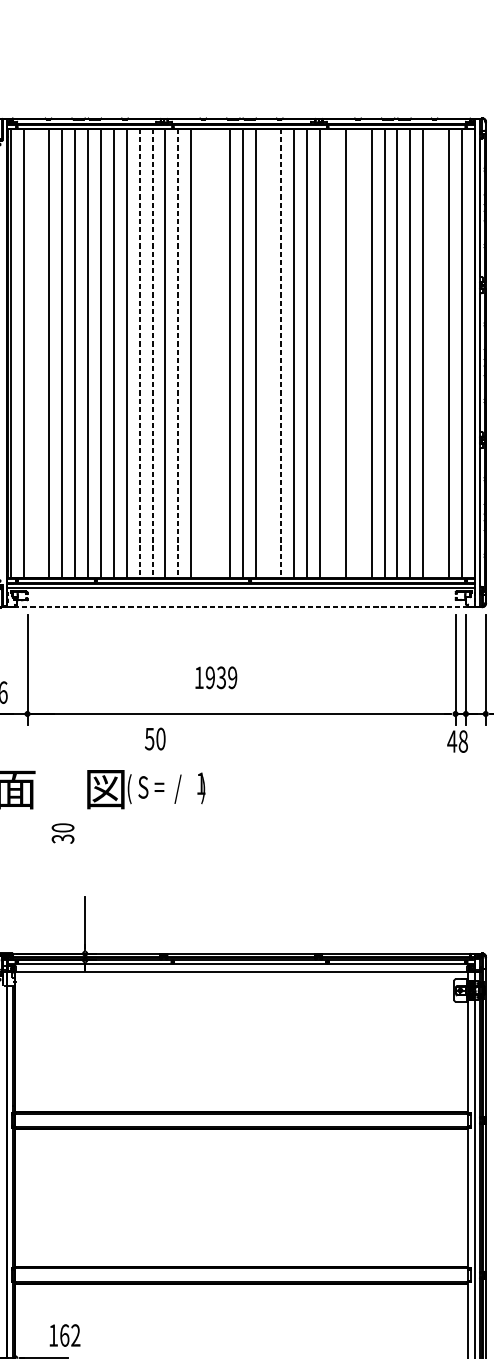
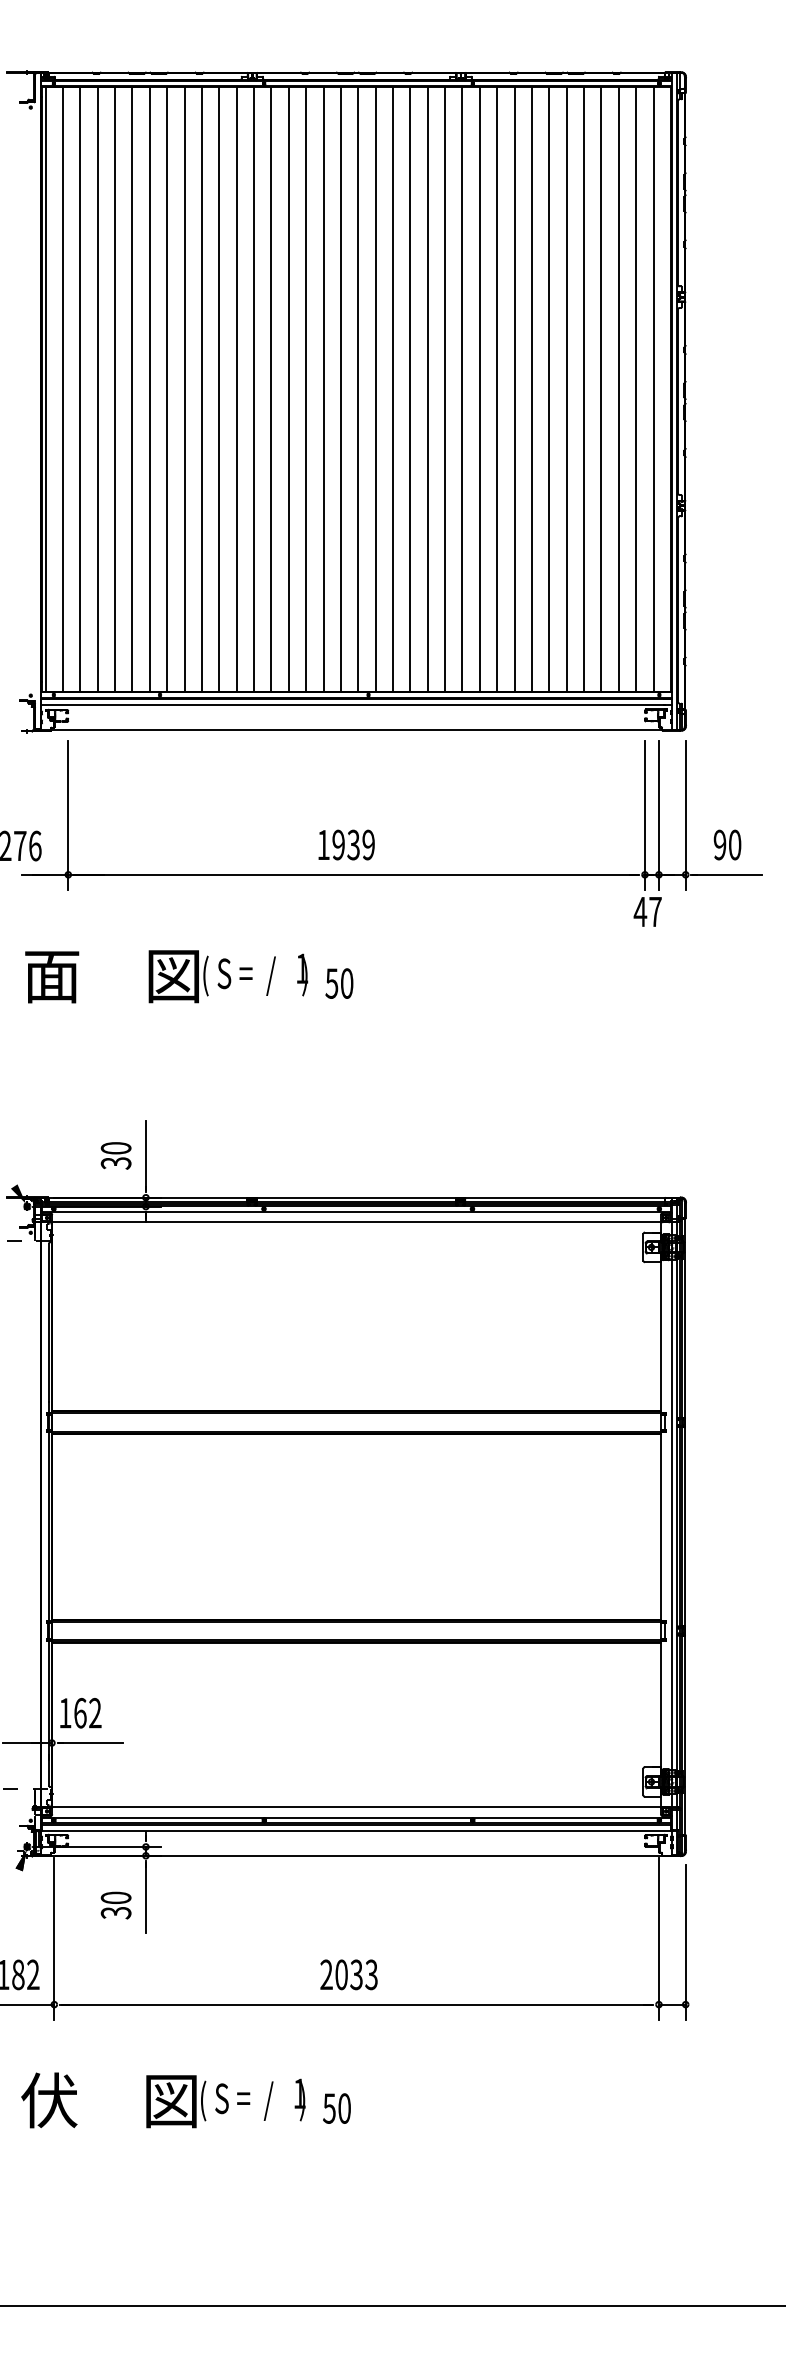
line: (36, 353) -> (80, 388), added
line: (139, 353) -> (219, 389), dashed -> solid
line: (152, 353) -> (236, 389), dashed -> solid
line: (178, 353) -> (271, 389), dashed -> solid
line: (204, 353) -> (306, 388), added
line: (216, 353) -> (323, 388), added
line: (268, 353) -> (393, 388), added
line: (281, 353) -> (410, 389), dashed -> solid
line: (332, 353) -> (479, 388), added
line: (358, 353) -> (514, 388), added
line: (435, 353) -> (618, 388), added
line: (241, 606) -> (356, 730), dashed -> solid
text: (216, 677) -> (346, 844), moved
text: (155, 739) -> (339, 983), moved
text: (463, 741) -> (655, 911), 48 -> 47
text: (62, 833) -> (115, 1155), moved
text: (64, 1335) -> (80, 1713), moved

